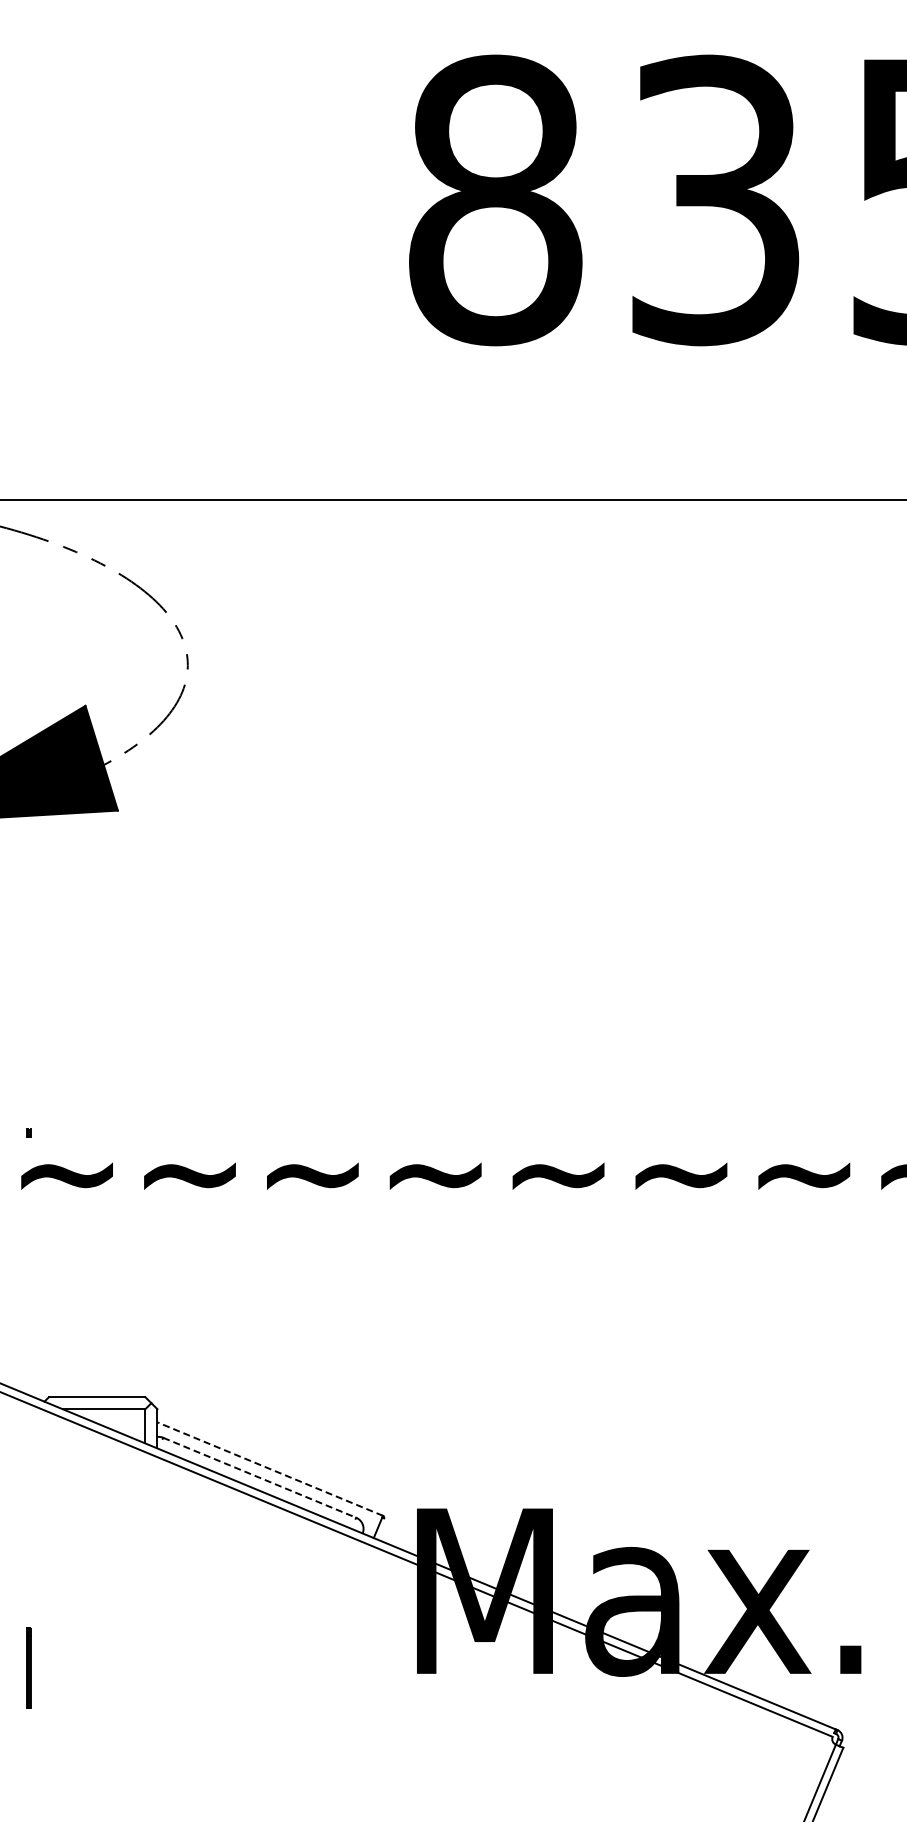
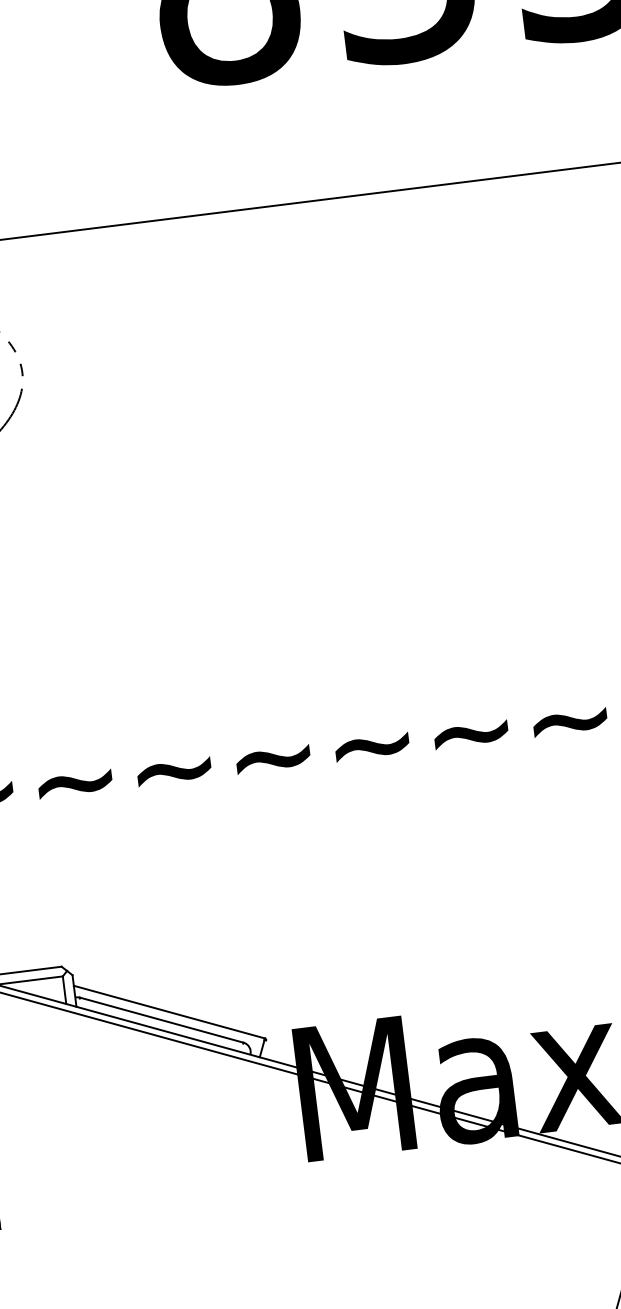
line: (269, 1468) -> (168, 1011), dashed -> solid
line: (260, 1477) -> (162, 1019), dashed -> solid

